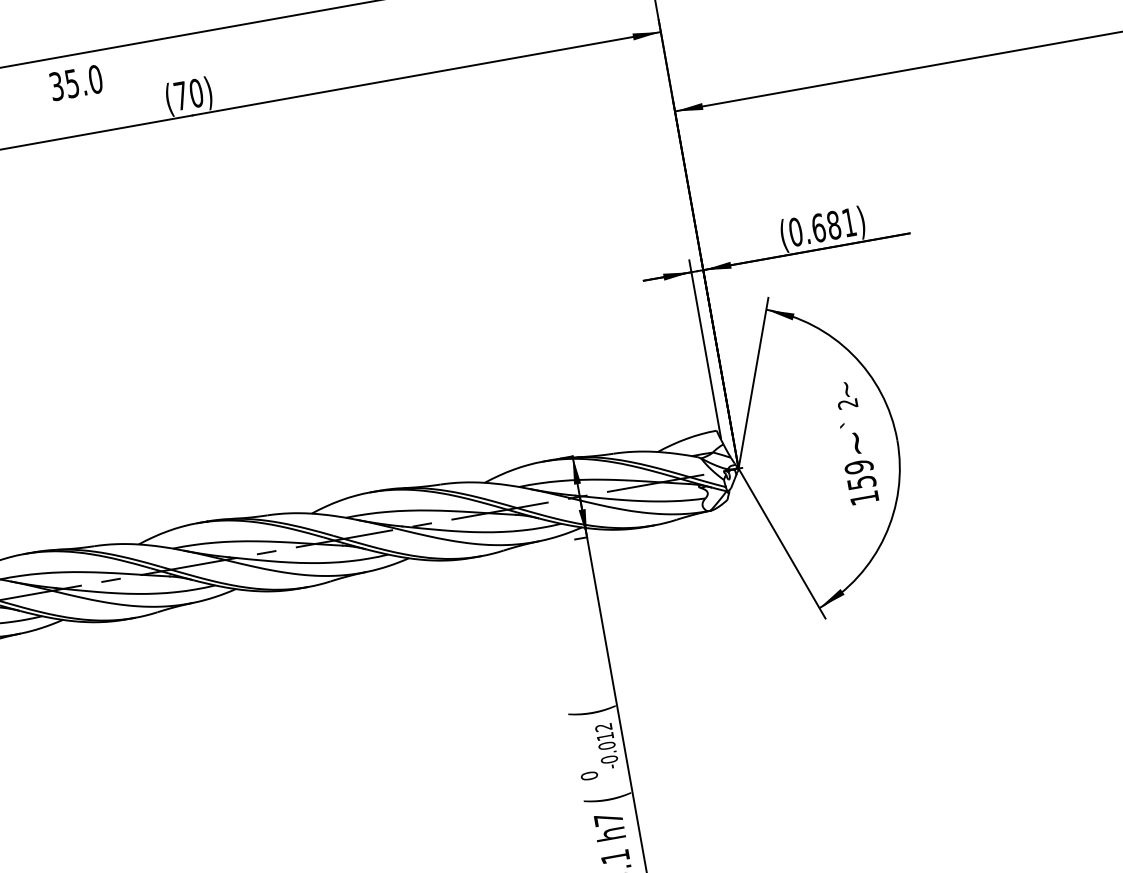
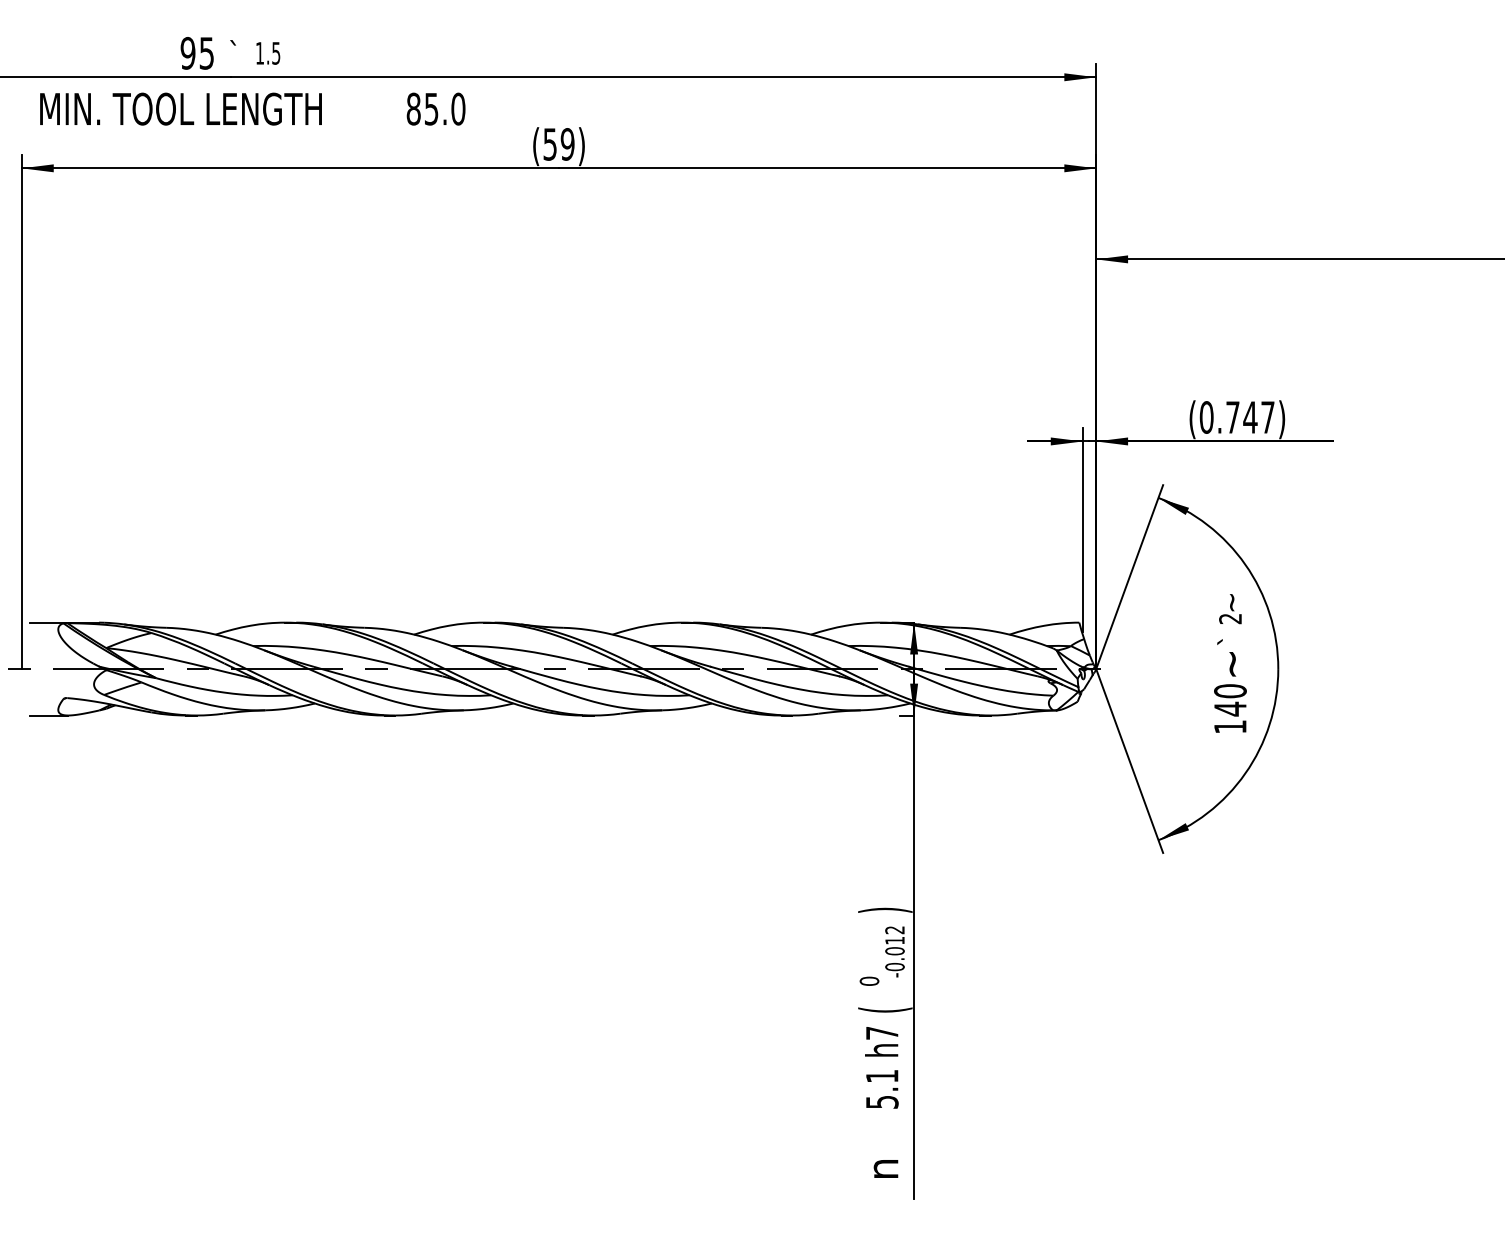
text: (56, 85) -> (413, 108), 35.0 -> 85.0
text: (188, 94) -> (558, 144), (70) -> (59)
text: (834, 225) -> (1250, 417), (0.681) -> (0.747)
text: (860, 475) -> (1230, 700), 159 -> 140
text: (592, 710) -> (885, 909), ( -> )

